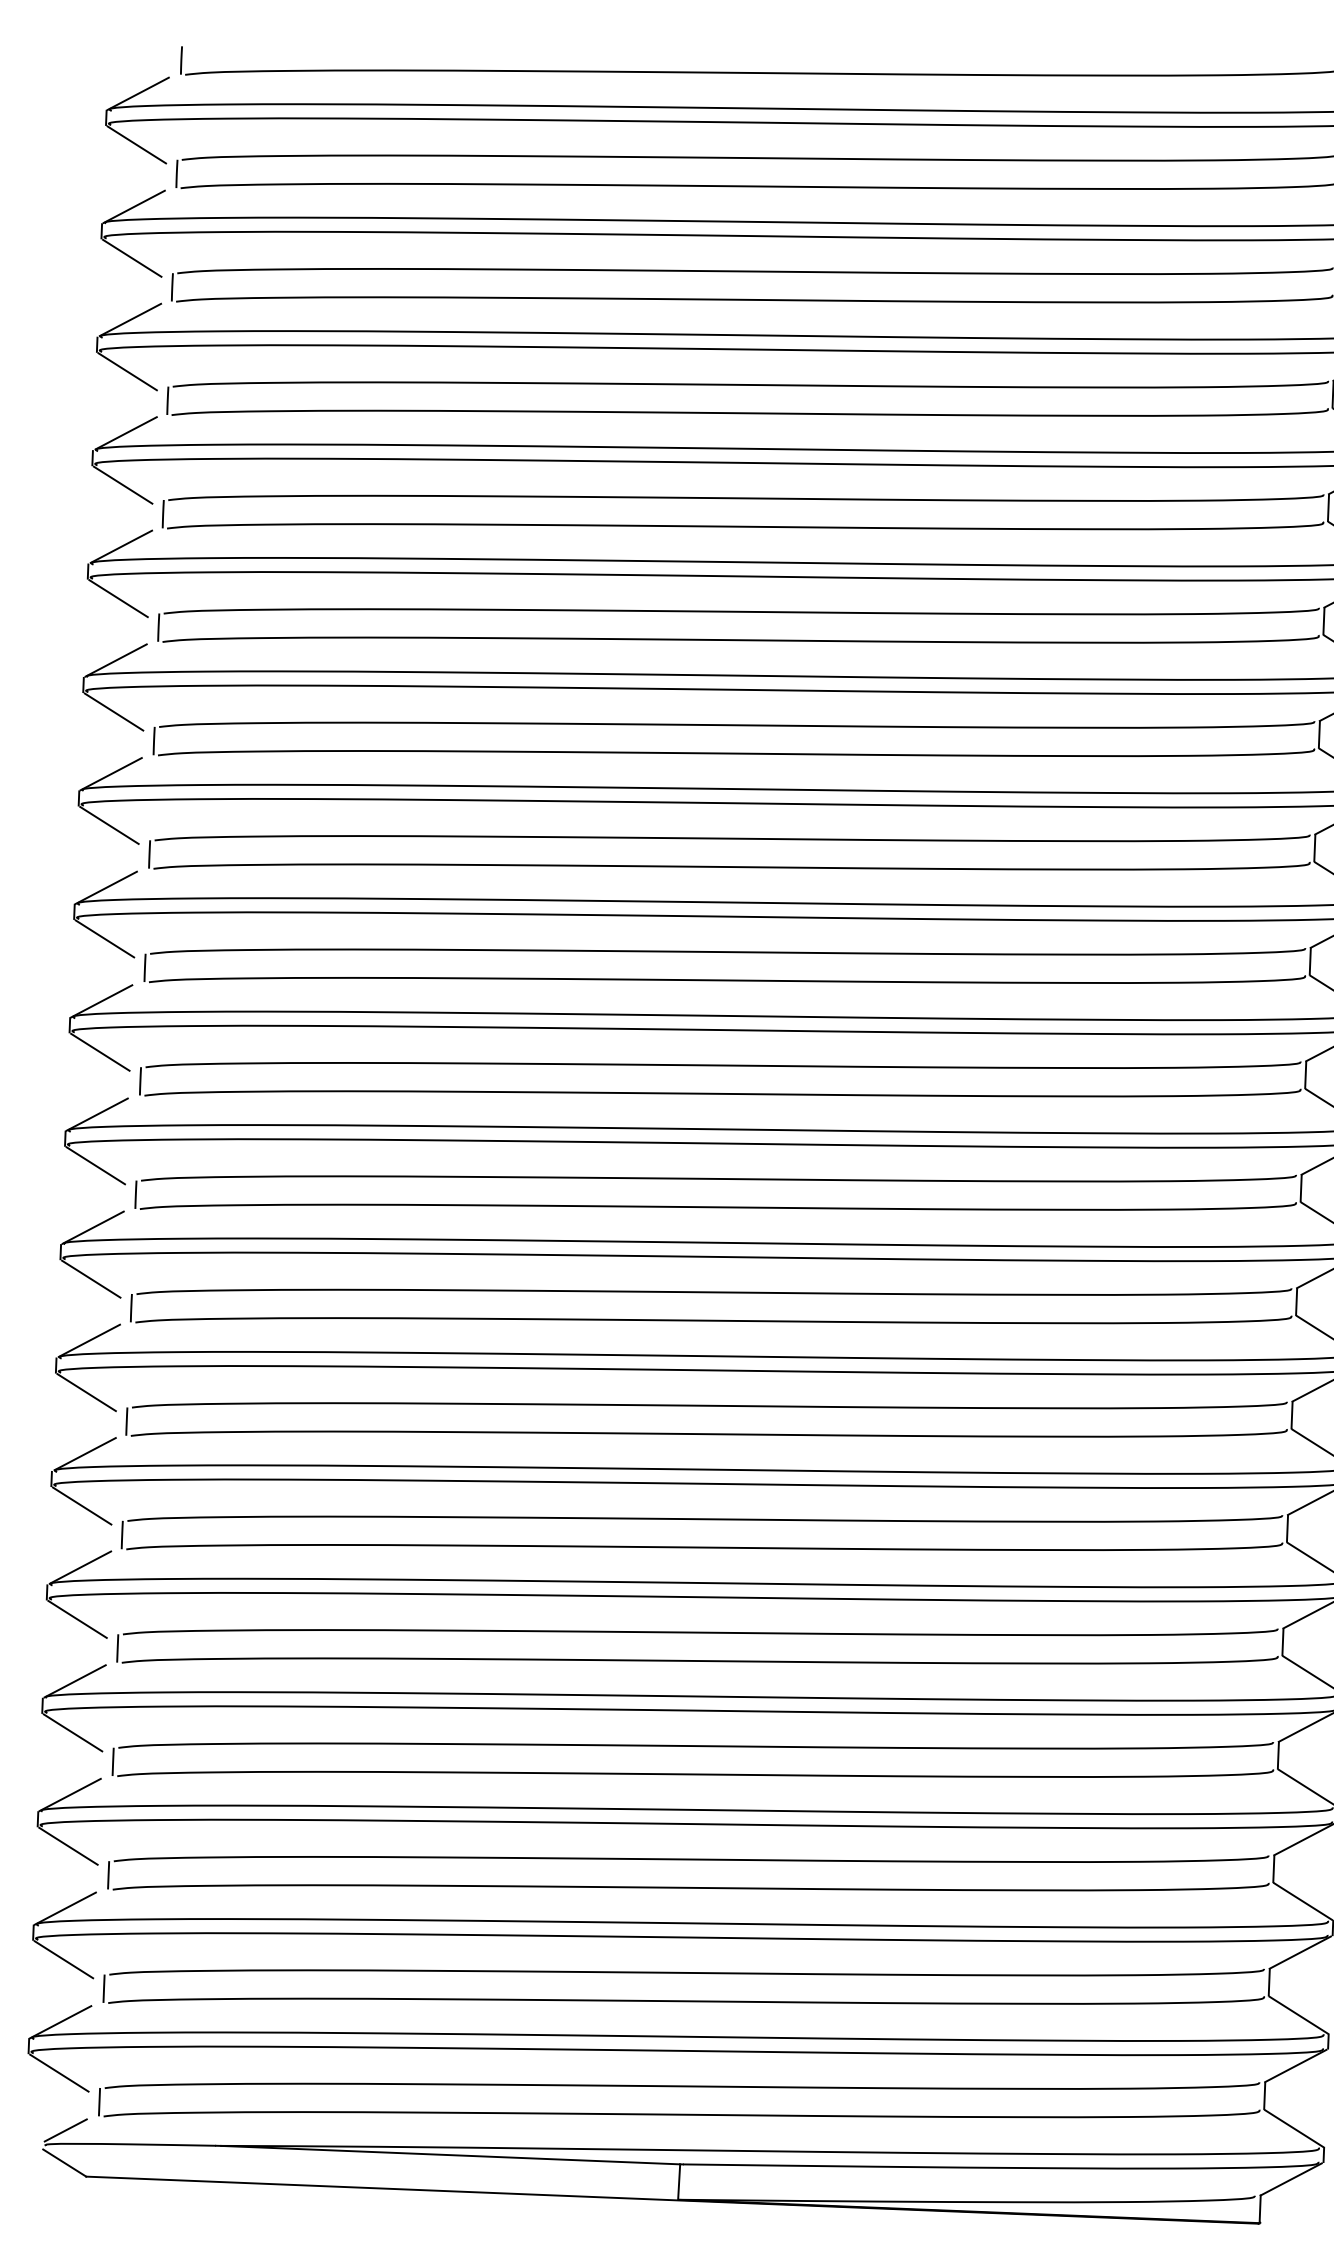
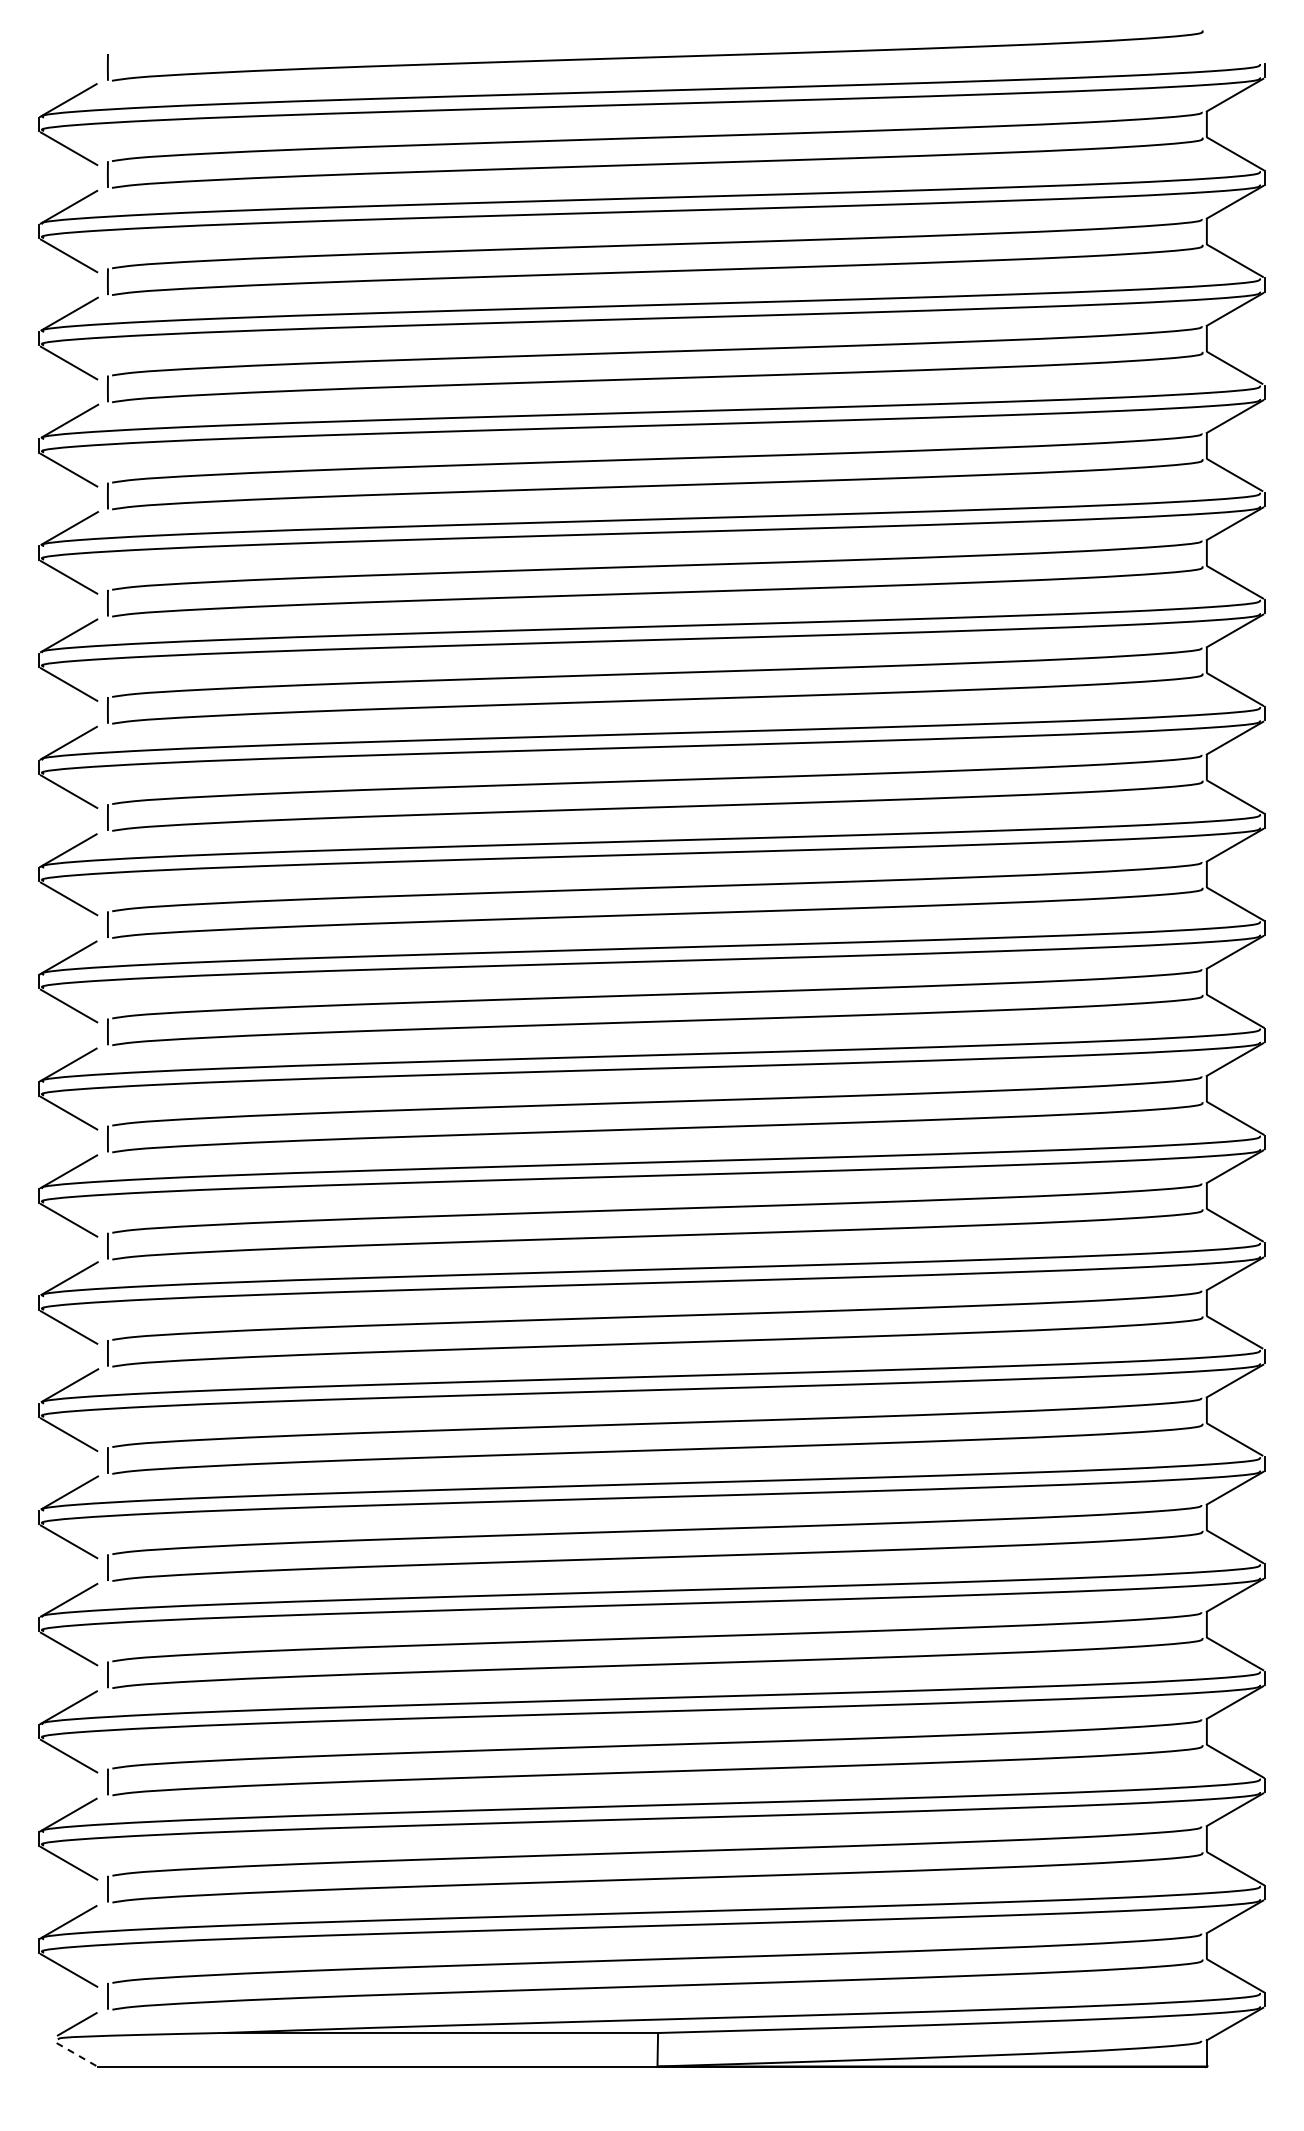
line: (64, 2163) -> (77, 2055), solid -> dashed

